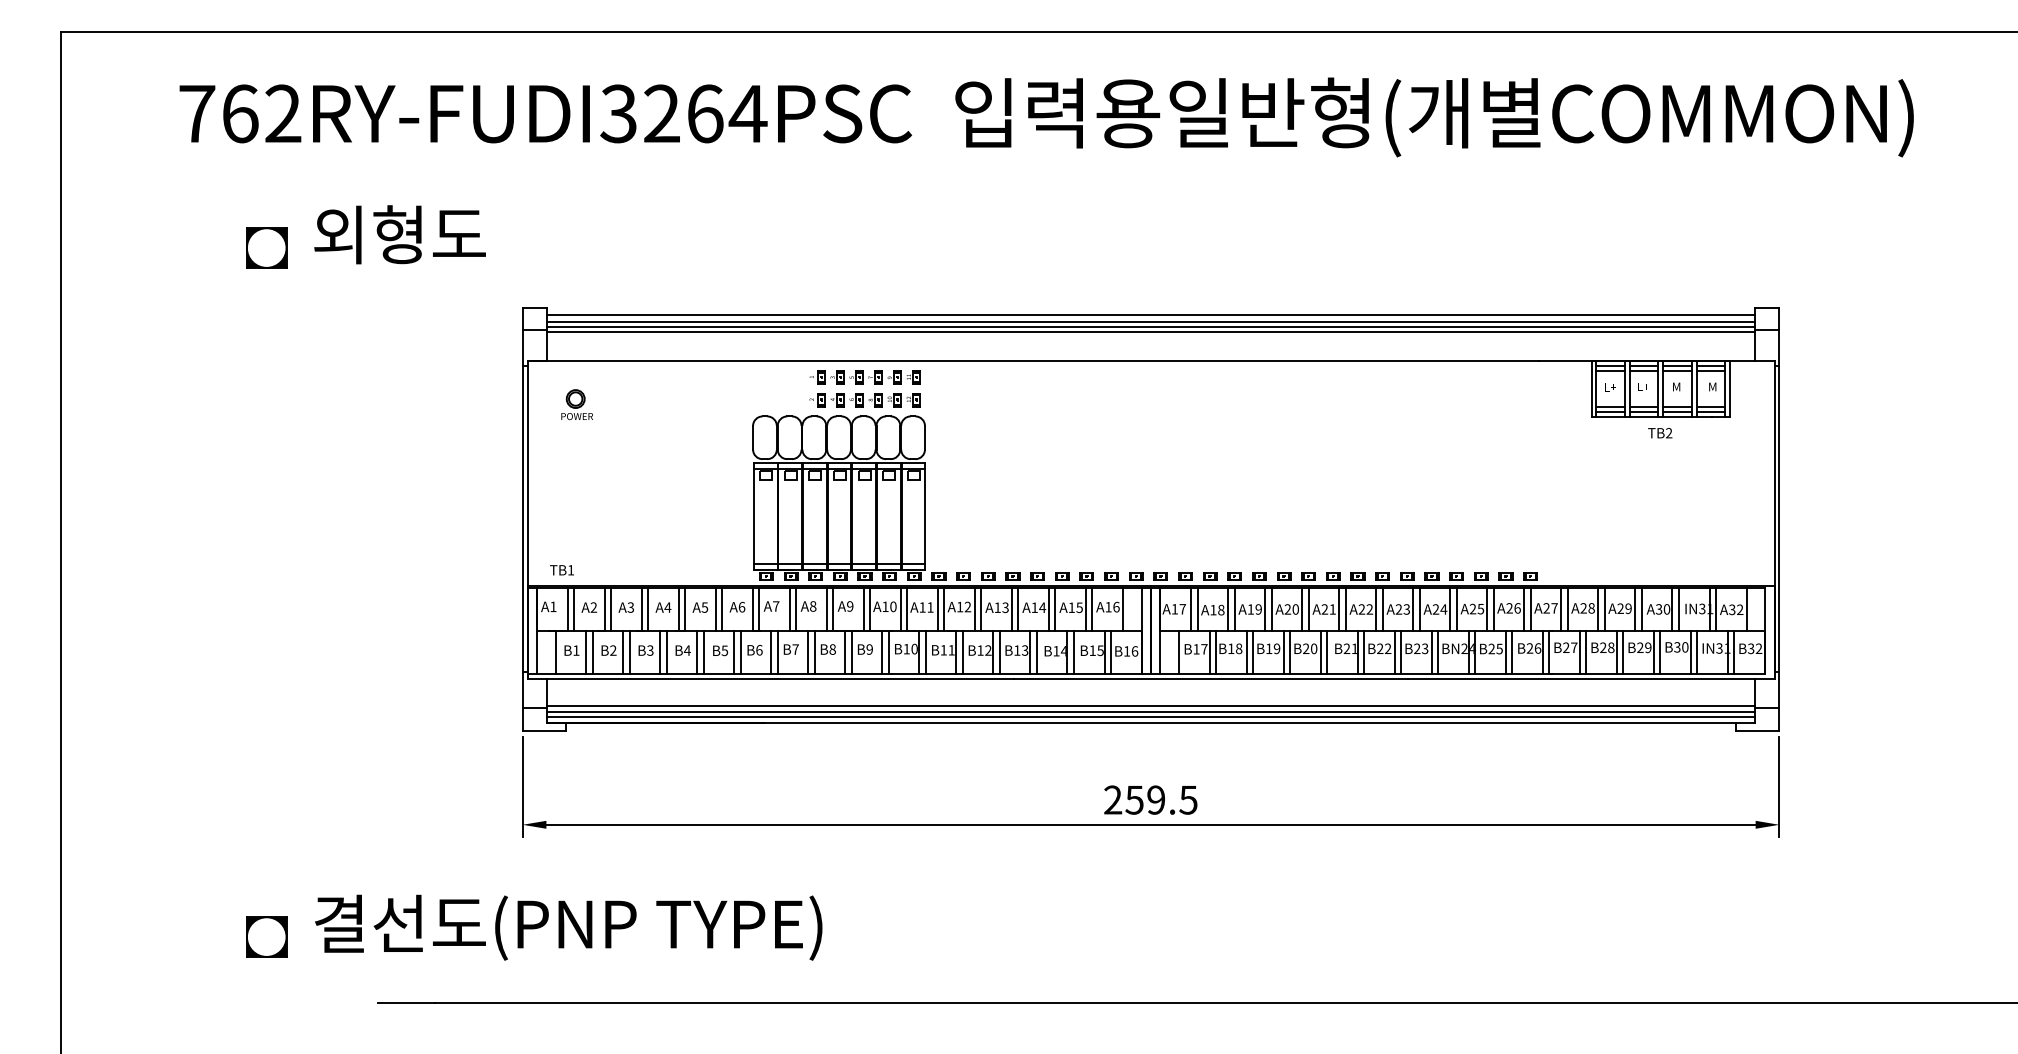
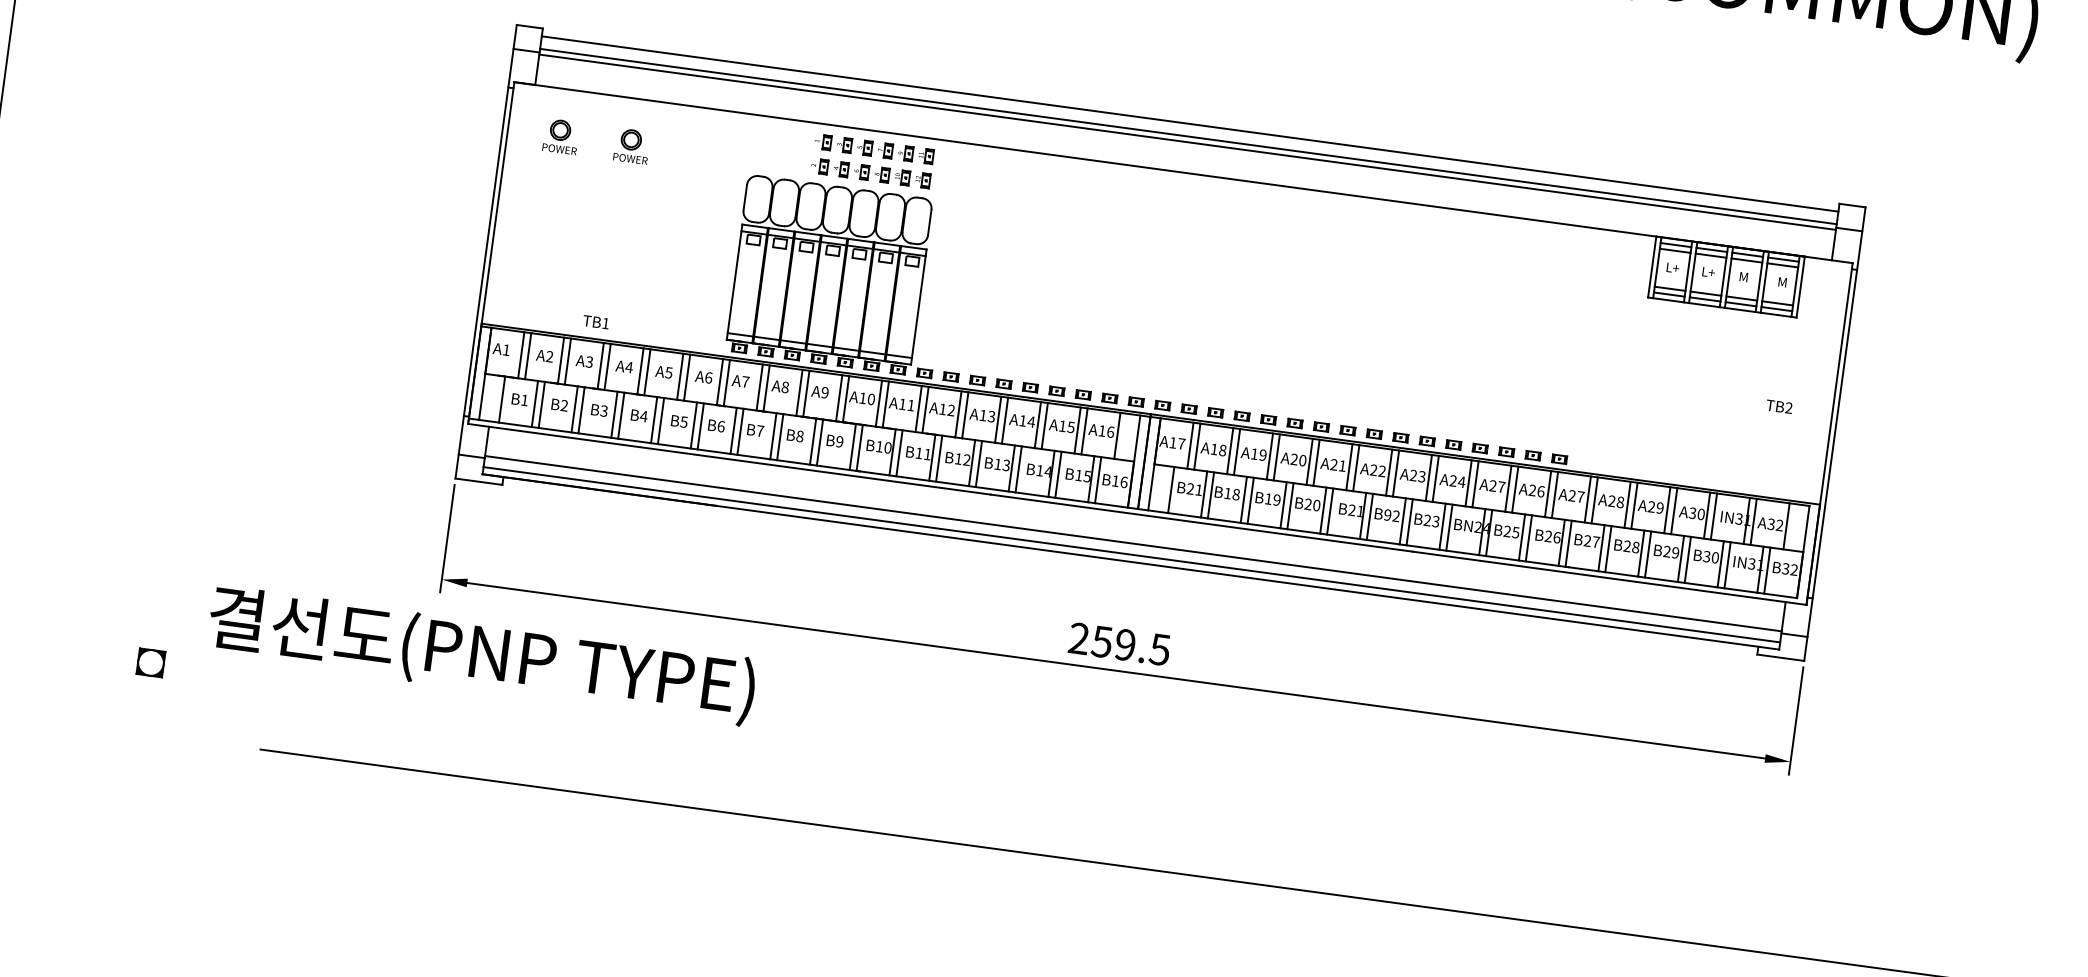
line: (1150, 322) -> (1188, 131), removed
part: (642, 404) -> (631, 145), added
text: (1660, 433) -> (1779, 407), moved
text: (561, 570) -> (595, 322), moved
text: (1480, 609) -> (1501, 487), A25 -> A27
text: (1200, 649) -> (1194, 489), B17 -> B21
text: (1380, 649) -> (1387, 515), B22 -> B92
line: (1150, 711) -> (1132, 549), removed
text: (568, 927) -> (481, 655), moved
part: (266, 936) -> (150, 662), size x0.6

